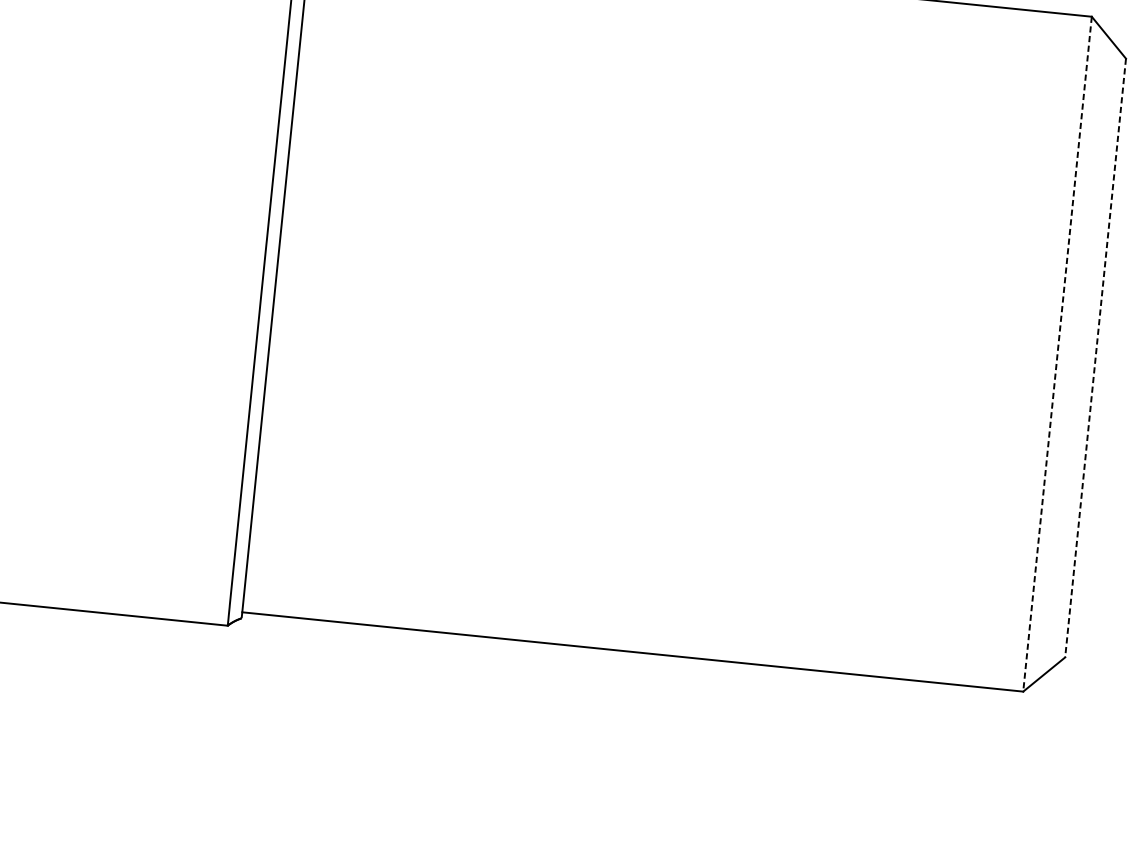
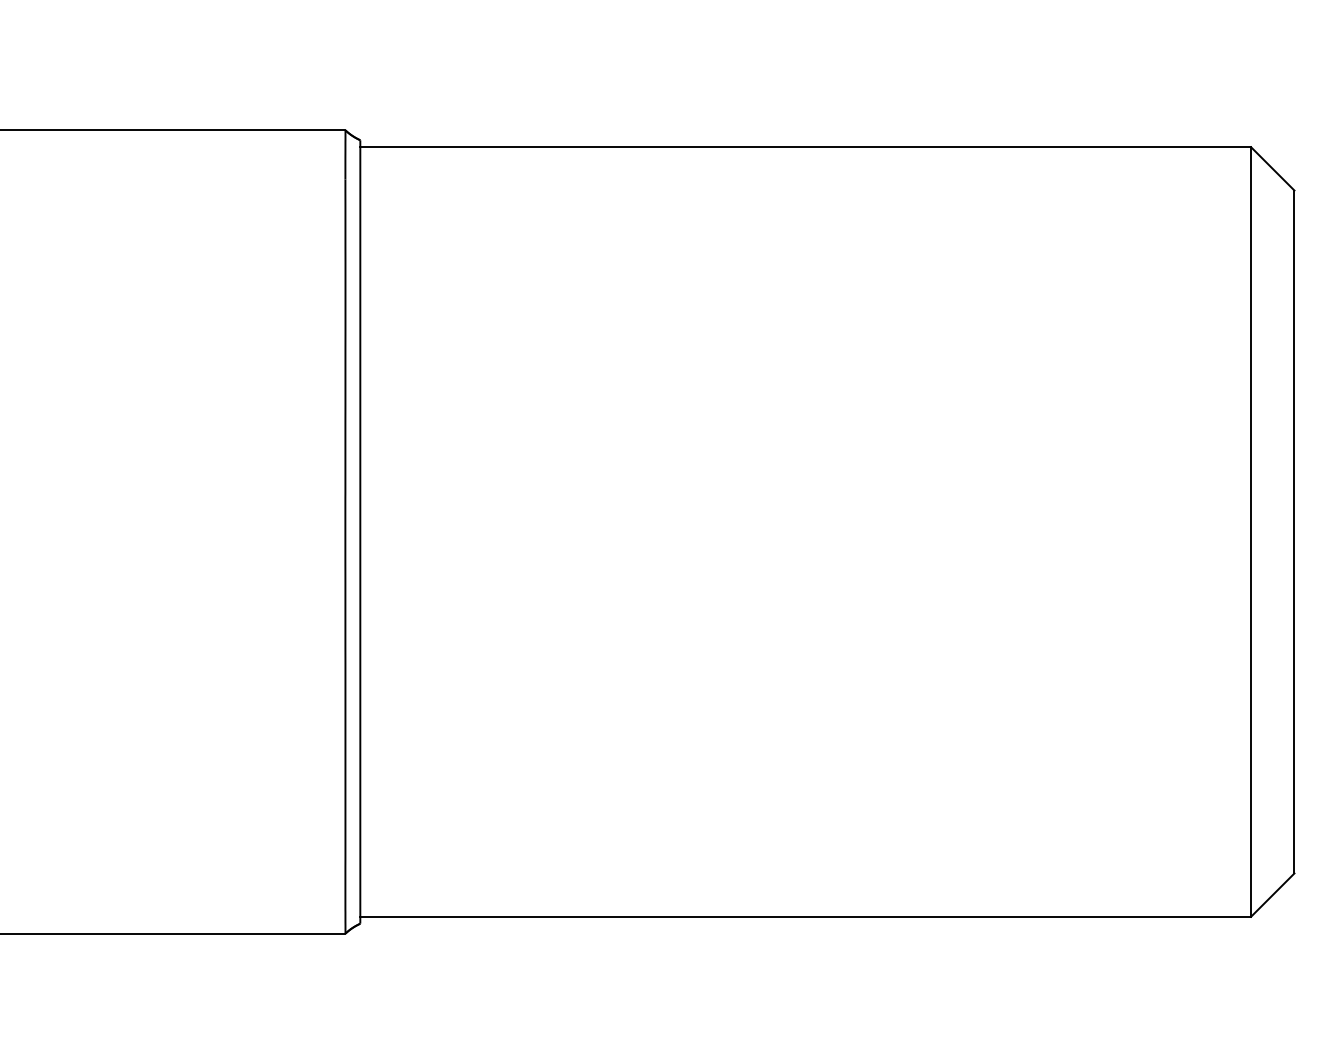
line: (1057, 354) -> (1251, 532), dashed -> solid
line: (1095, 358) -> (1294, 532), dashed -> solid

